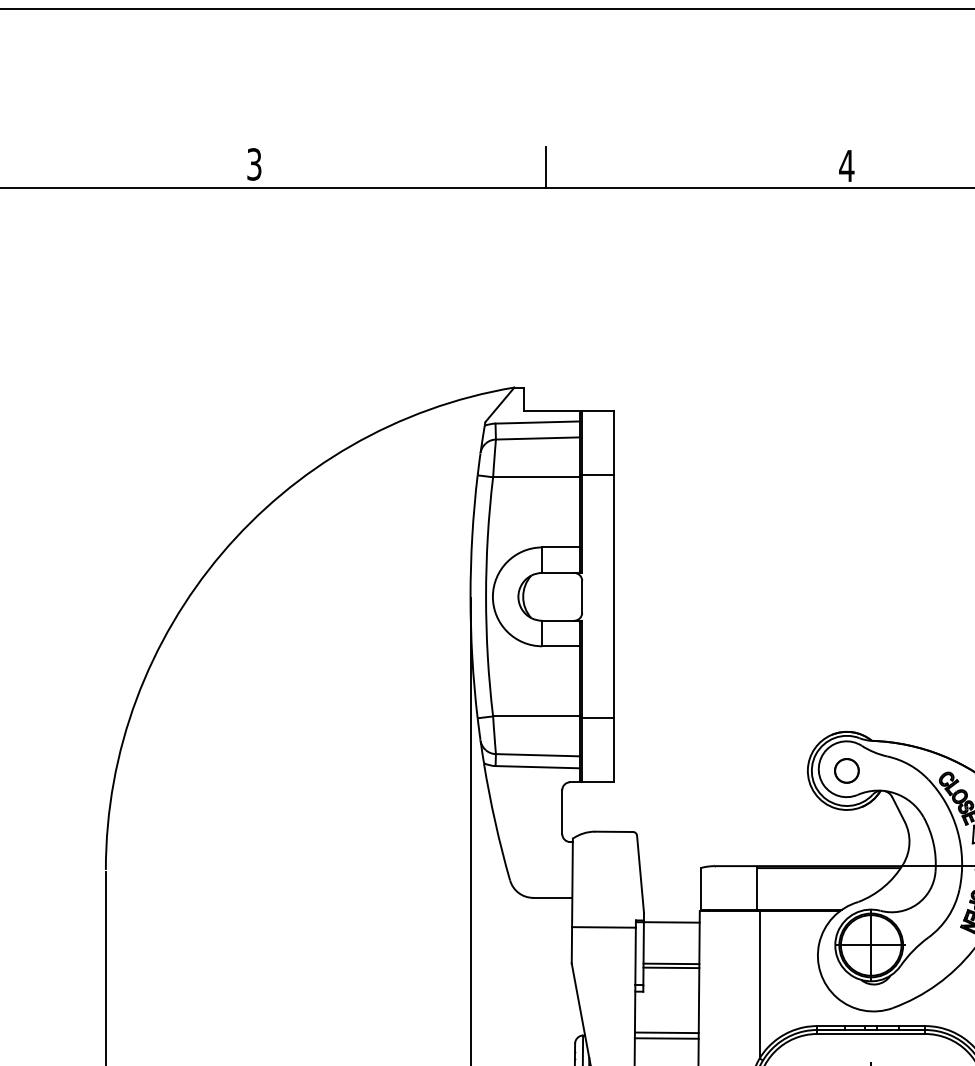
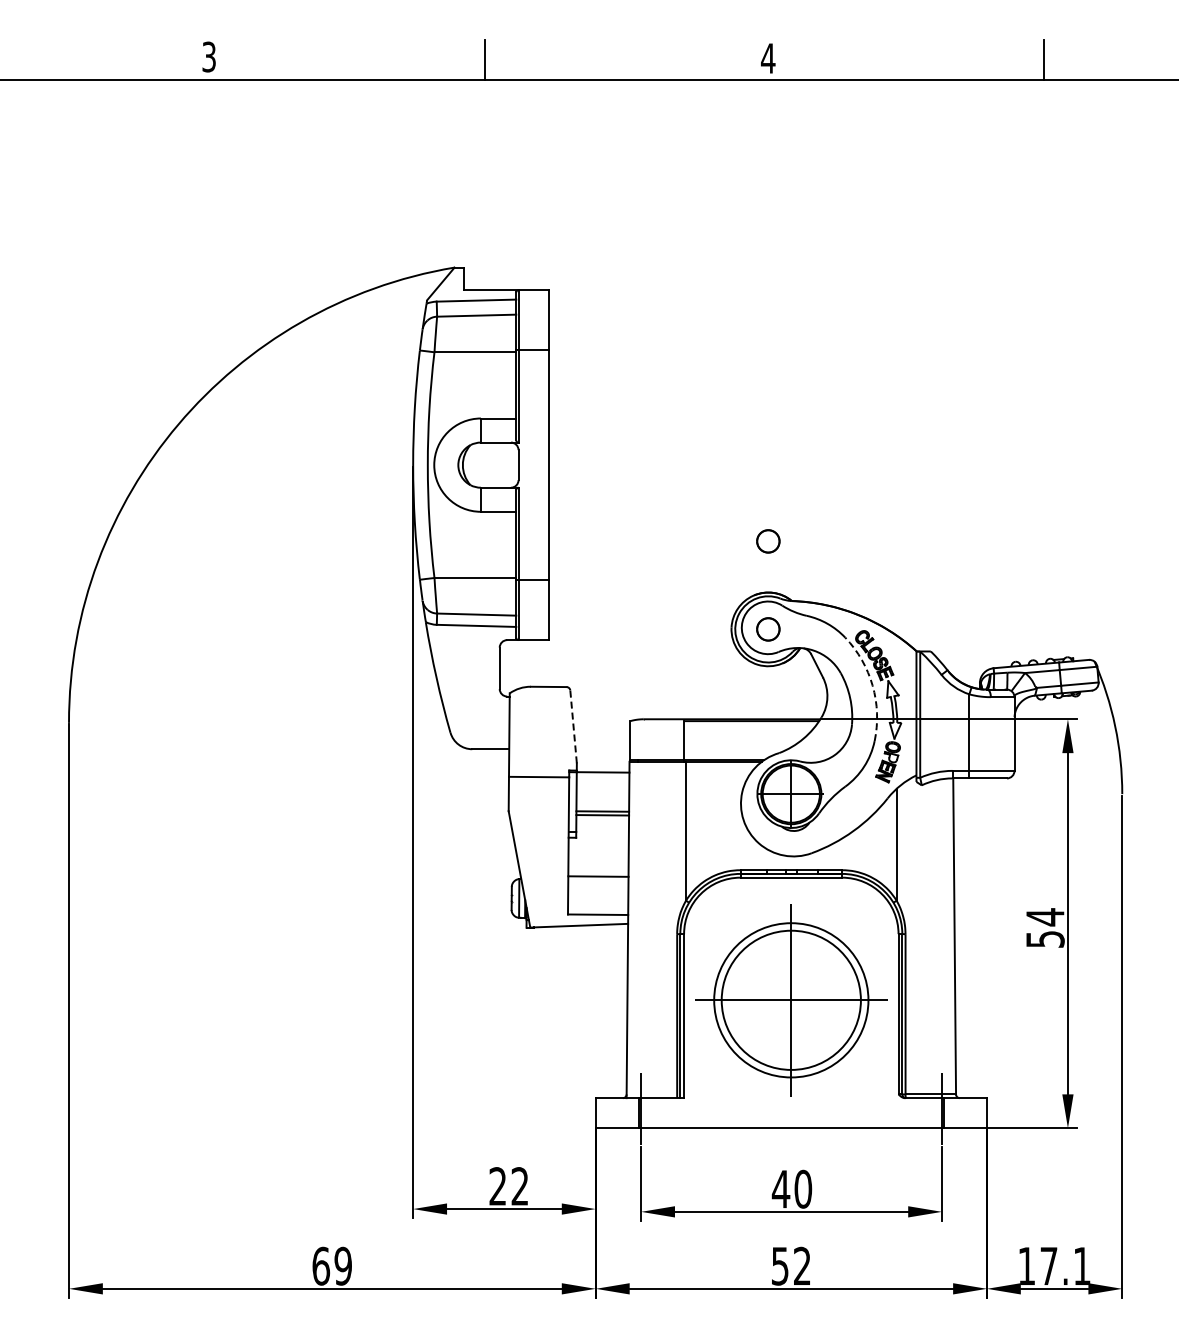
part: (847, 677) -> (768, 541), added
arc: (957, 830) -> (872, 685), solid -> dashed
line: (640, 873) -> (573, 726), solid -> dashed
line: (666, 1038) -> (598, 881), removed

